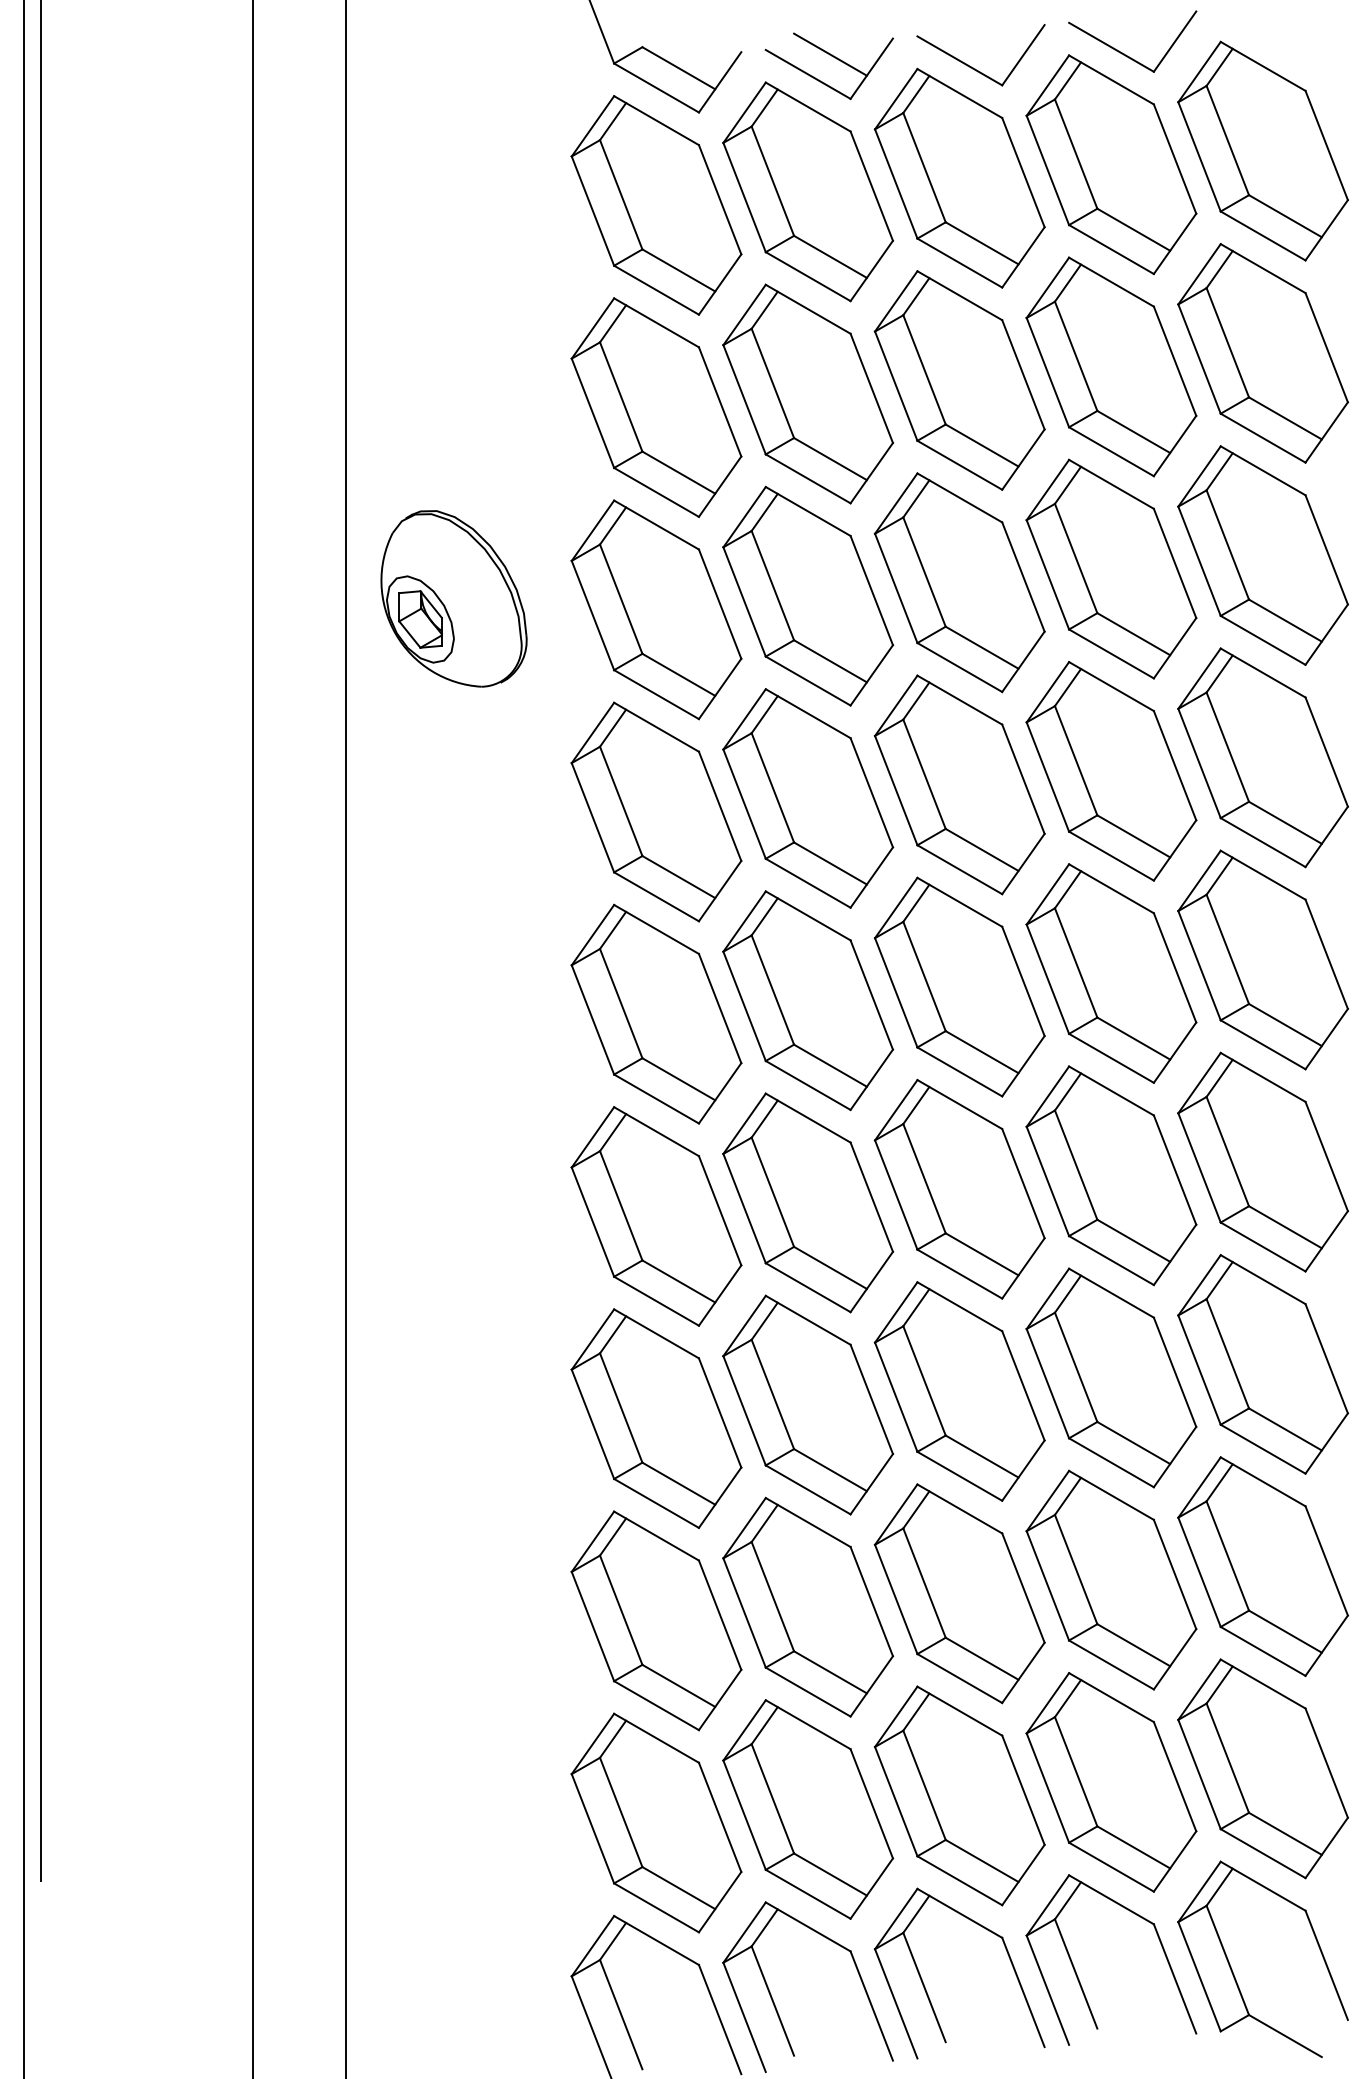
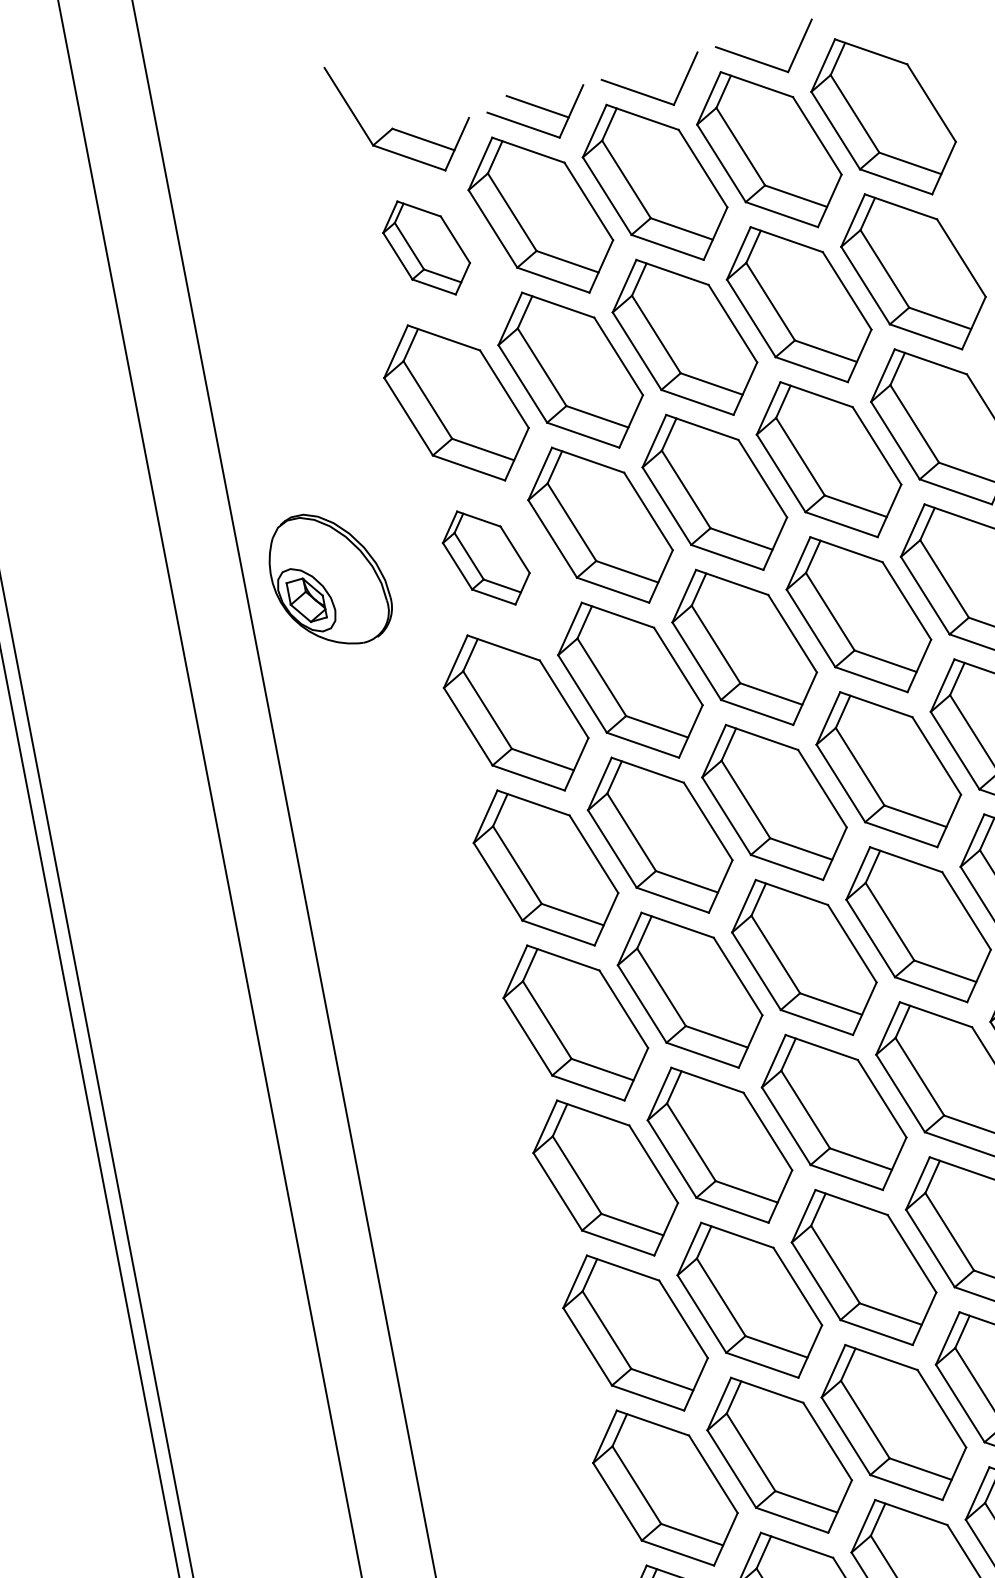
part: (656, 205) -> (426, 248), size x0.6
part: (656, 609) -> (486, 557), size x0.6

